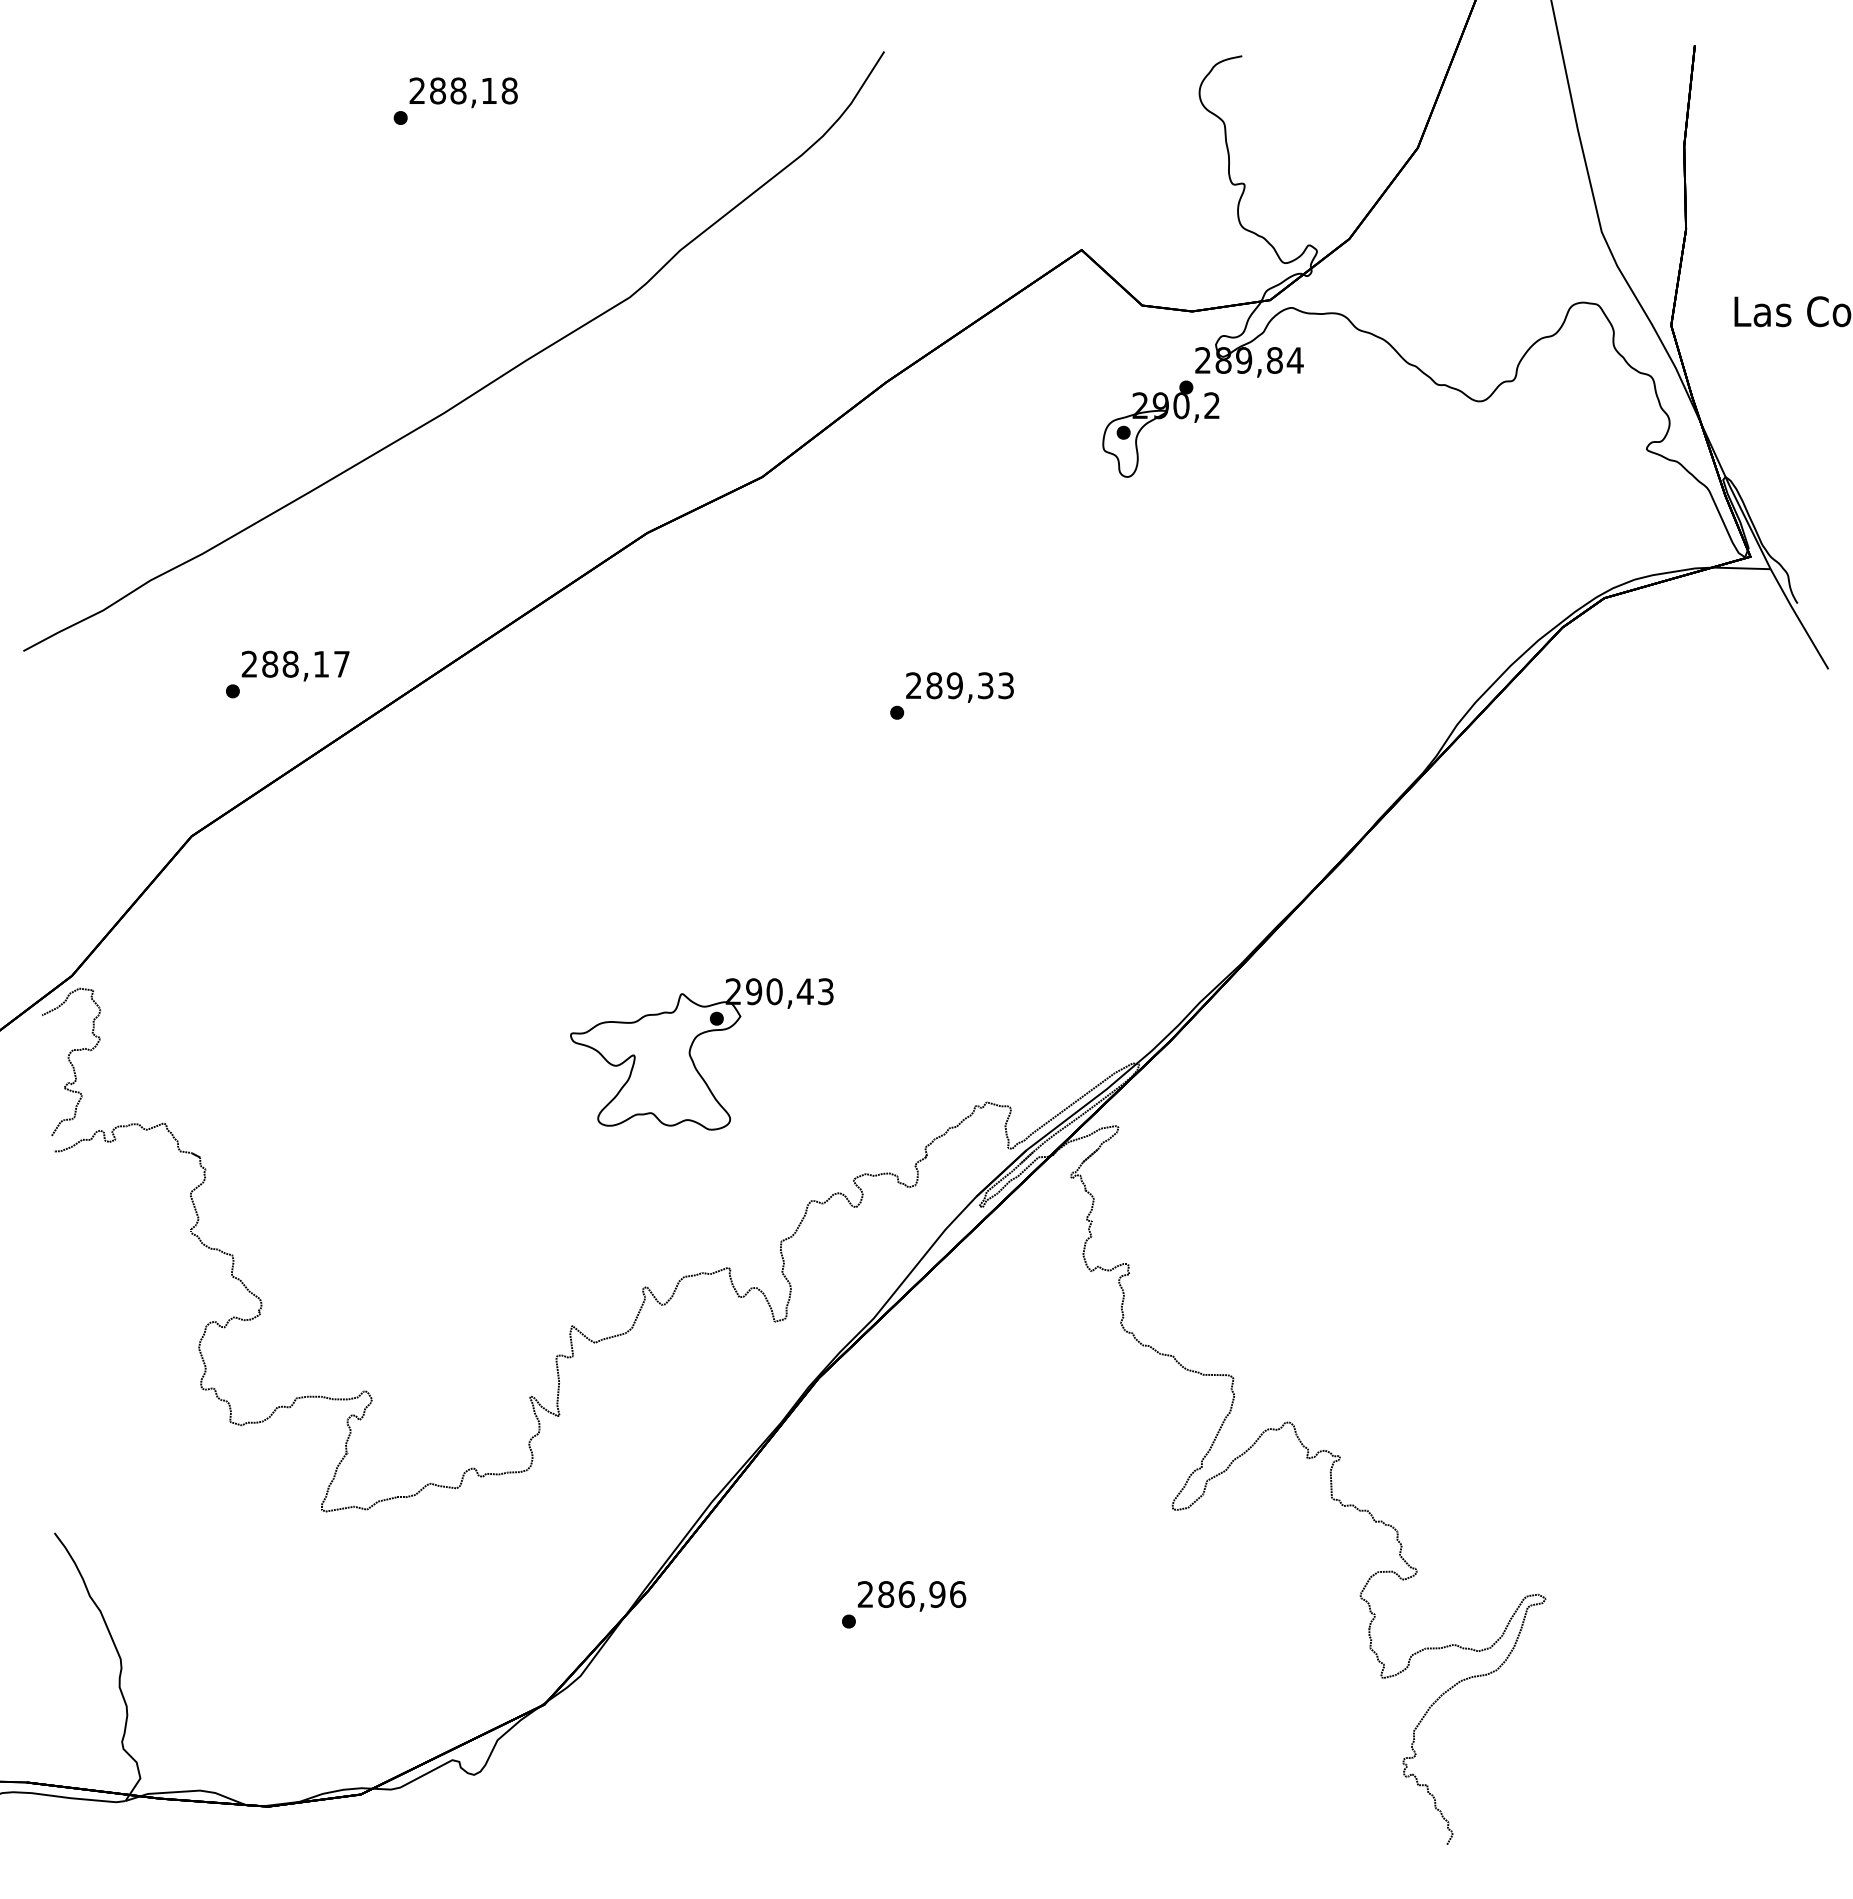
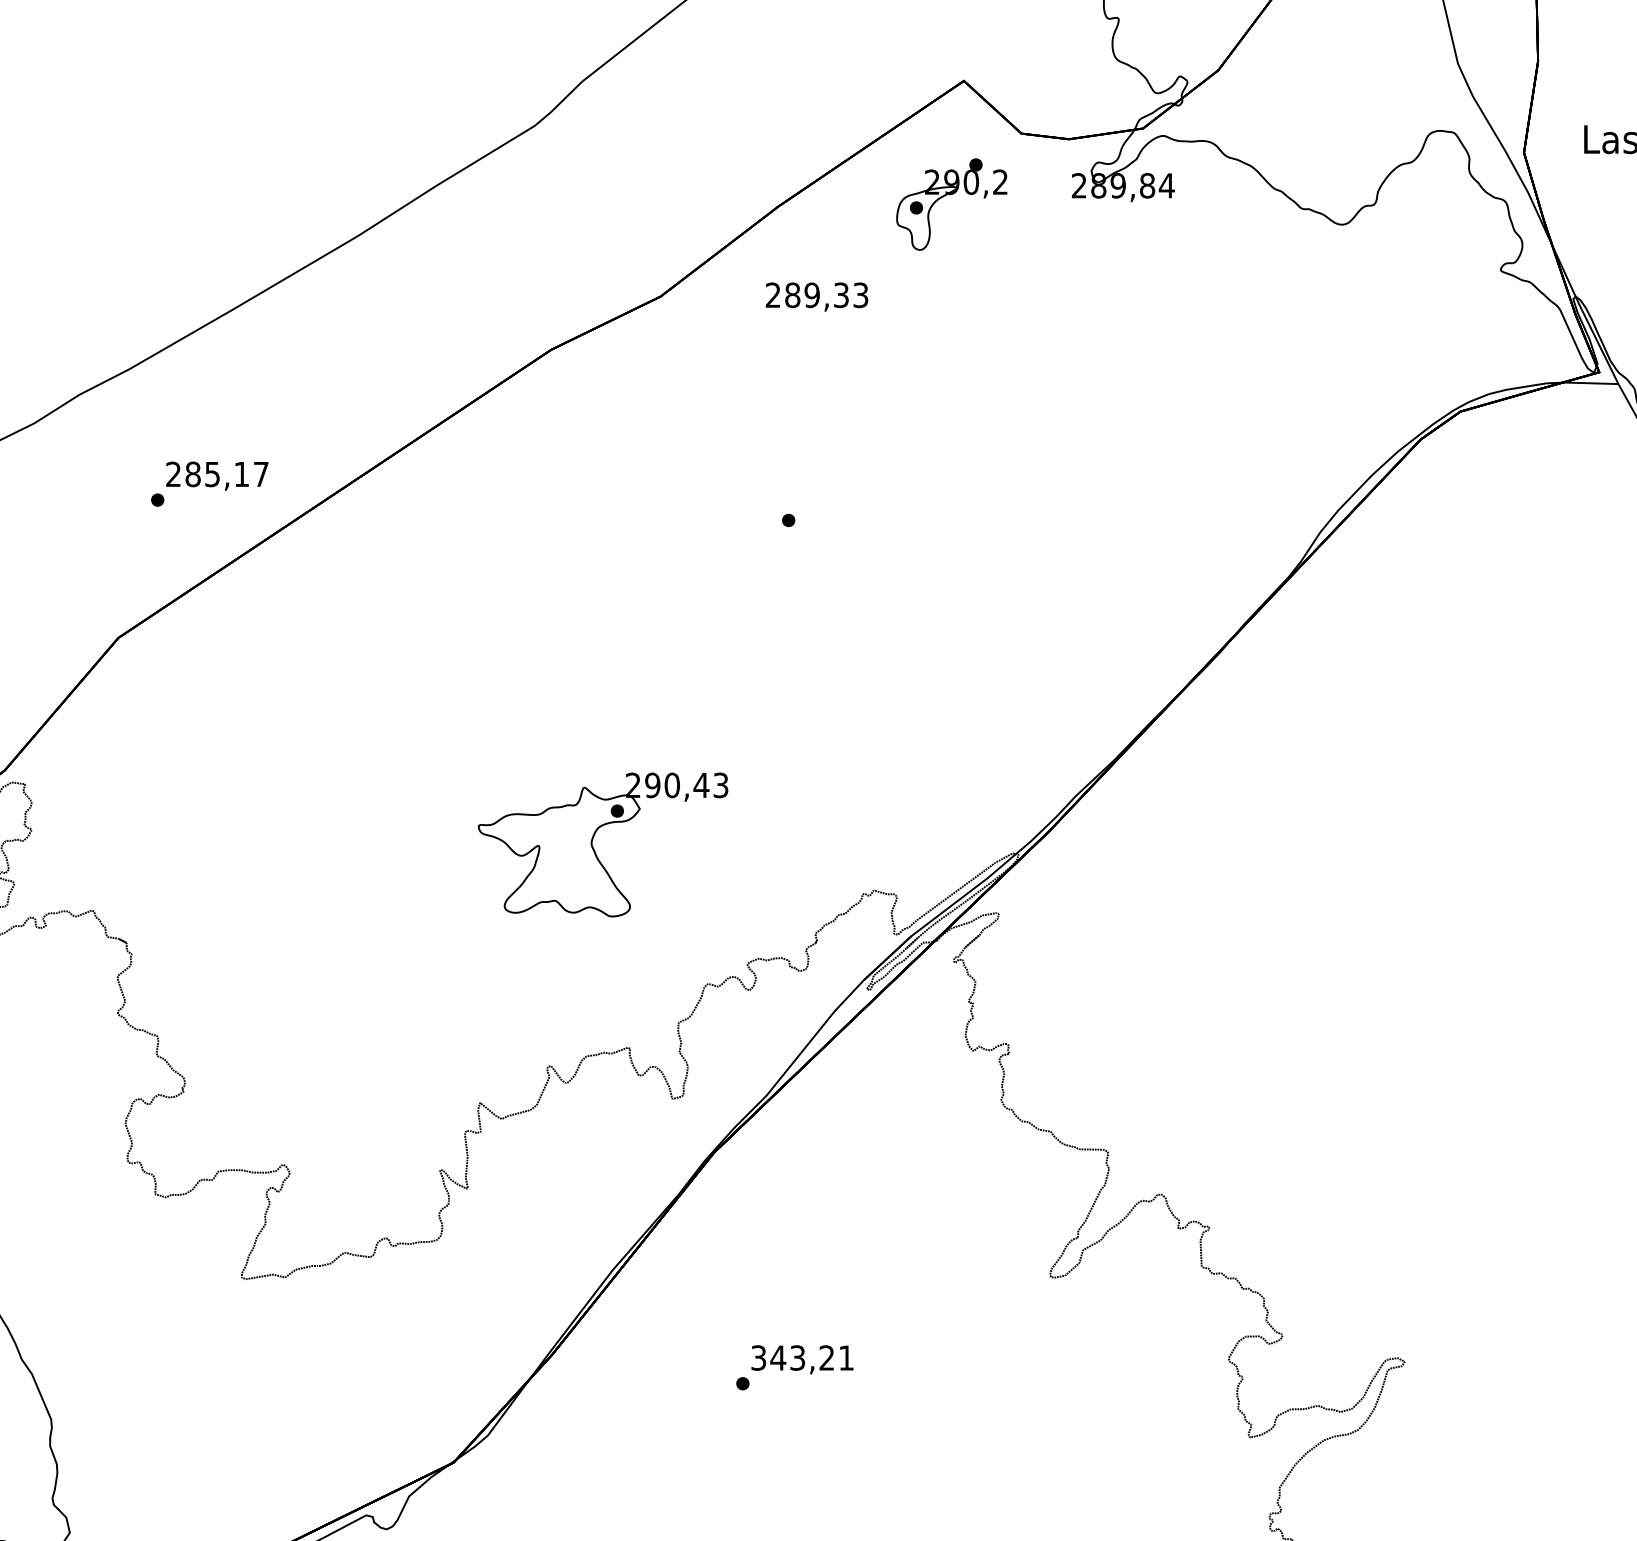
part: (1160, 419) -> (951, 195), moved
text: (290, 663) -> (212, 473), 288,17 -> 285,17
text: (959, 687) -> (816, 296), moved
text: (912, 1594) -> (803, 1358), 286,96 -> 343,21

